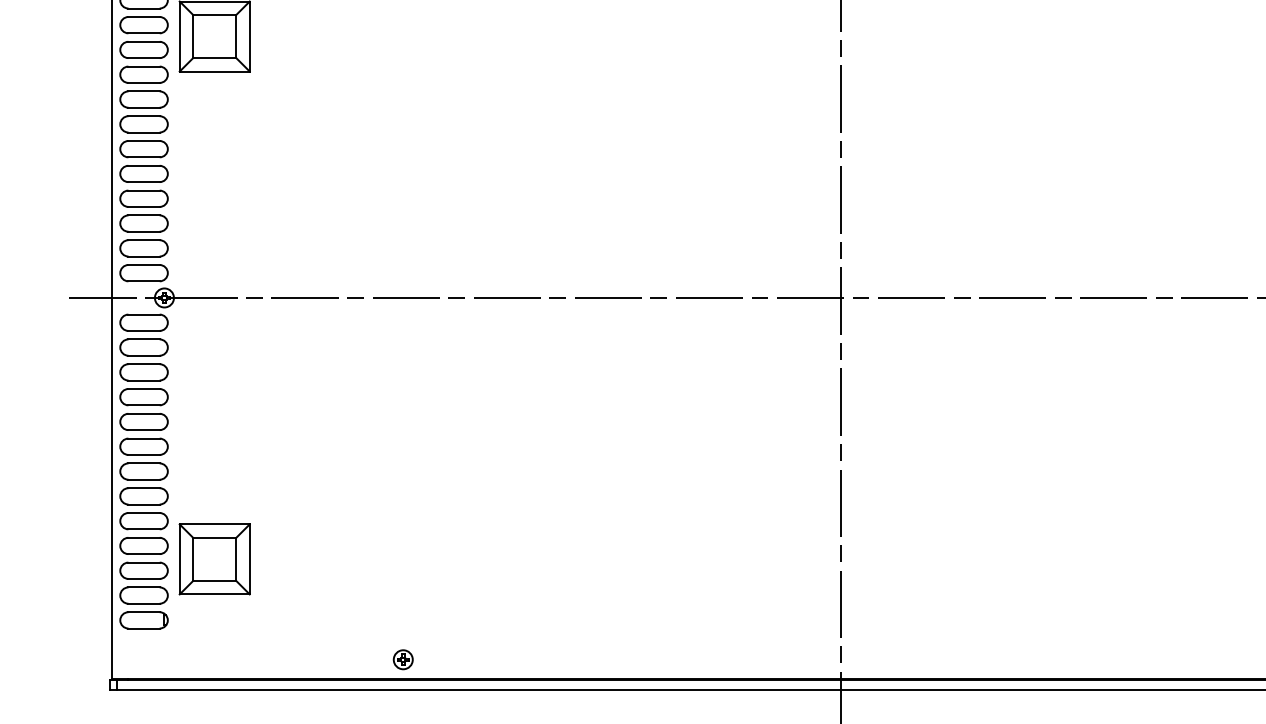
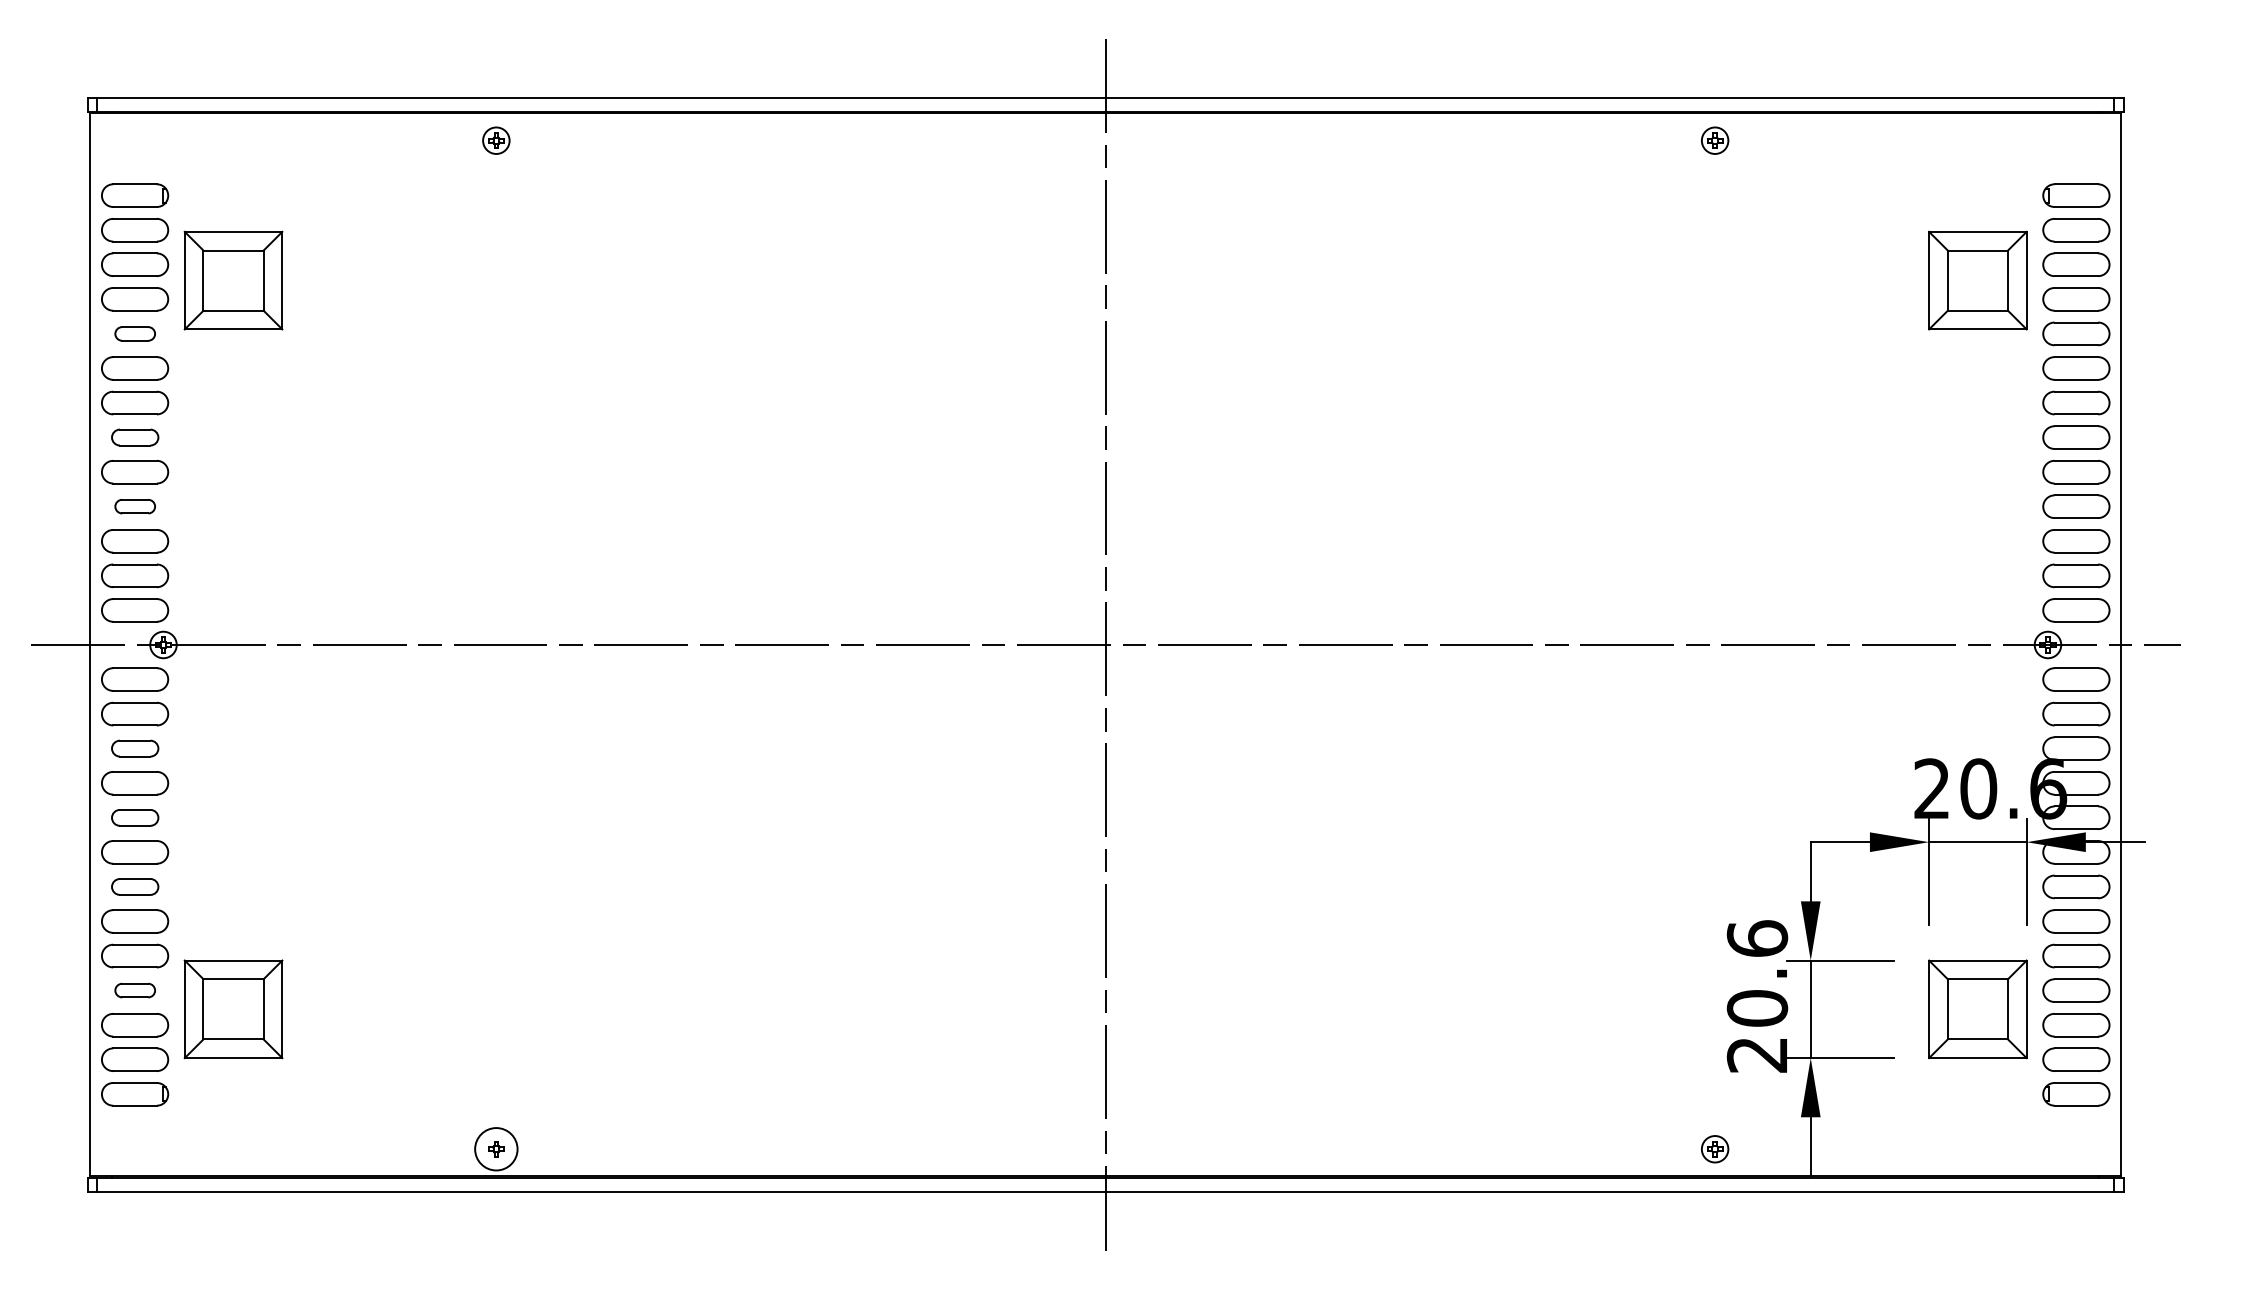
part: (144, 74) -> (135, 333), size x0.6
part: (144, 149) -> (135, 437), size x0.7
part: (144, 198) -> (135, 506), size x0.6
part: (144, 372) -> (135, 748), size x0.7
part: (144, 421) -> (135, 817), size x0.7
part: (144, 471) -> (135, 886), size x0.7
part: (144, 545) -> (135, 990), size x0.6
circle: (403, 659) -> (496, 1149), size x1.6

